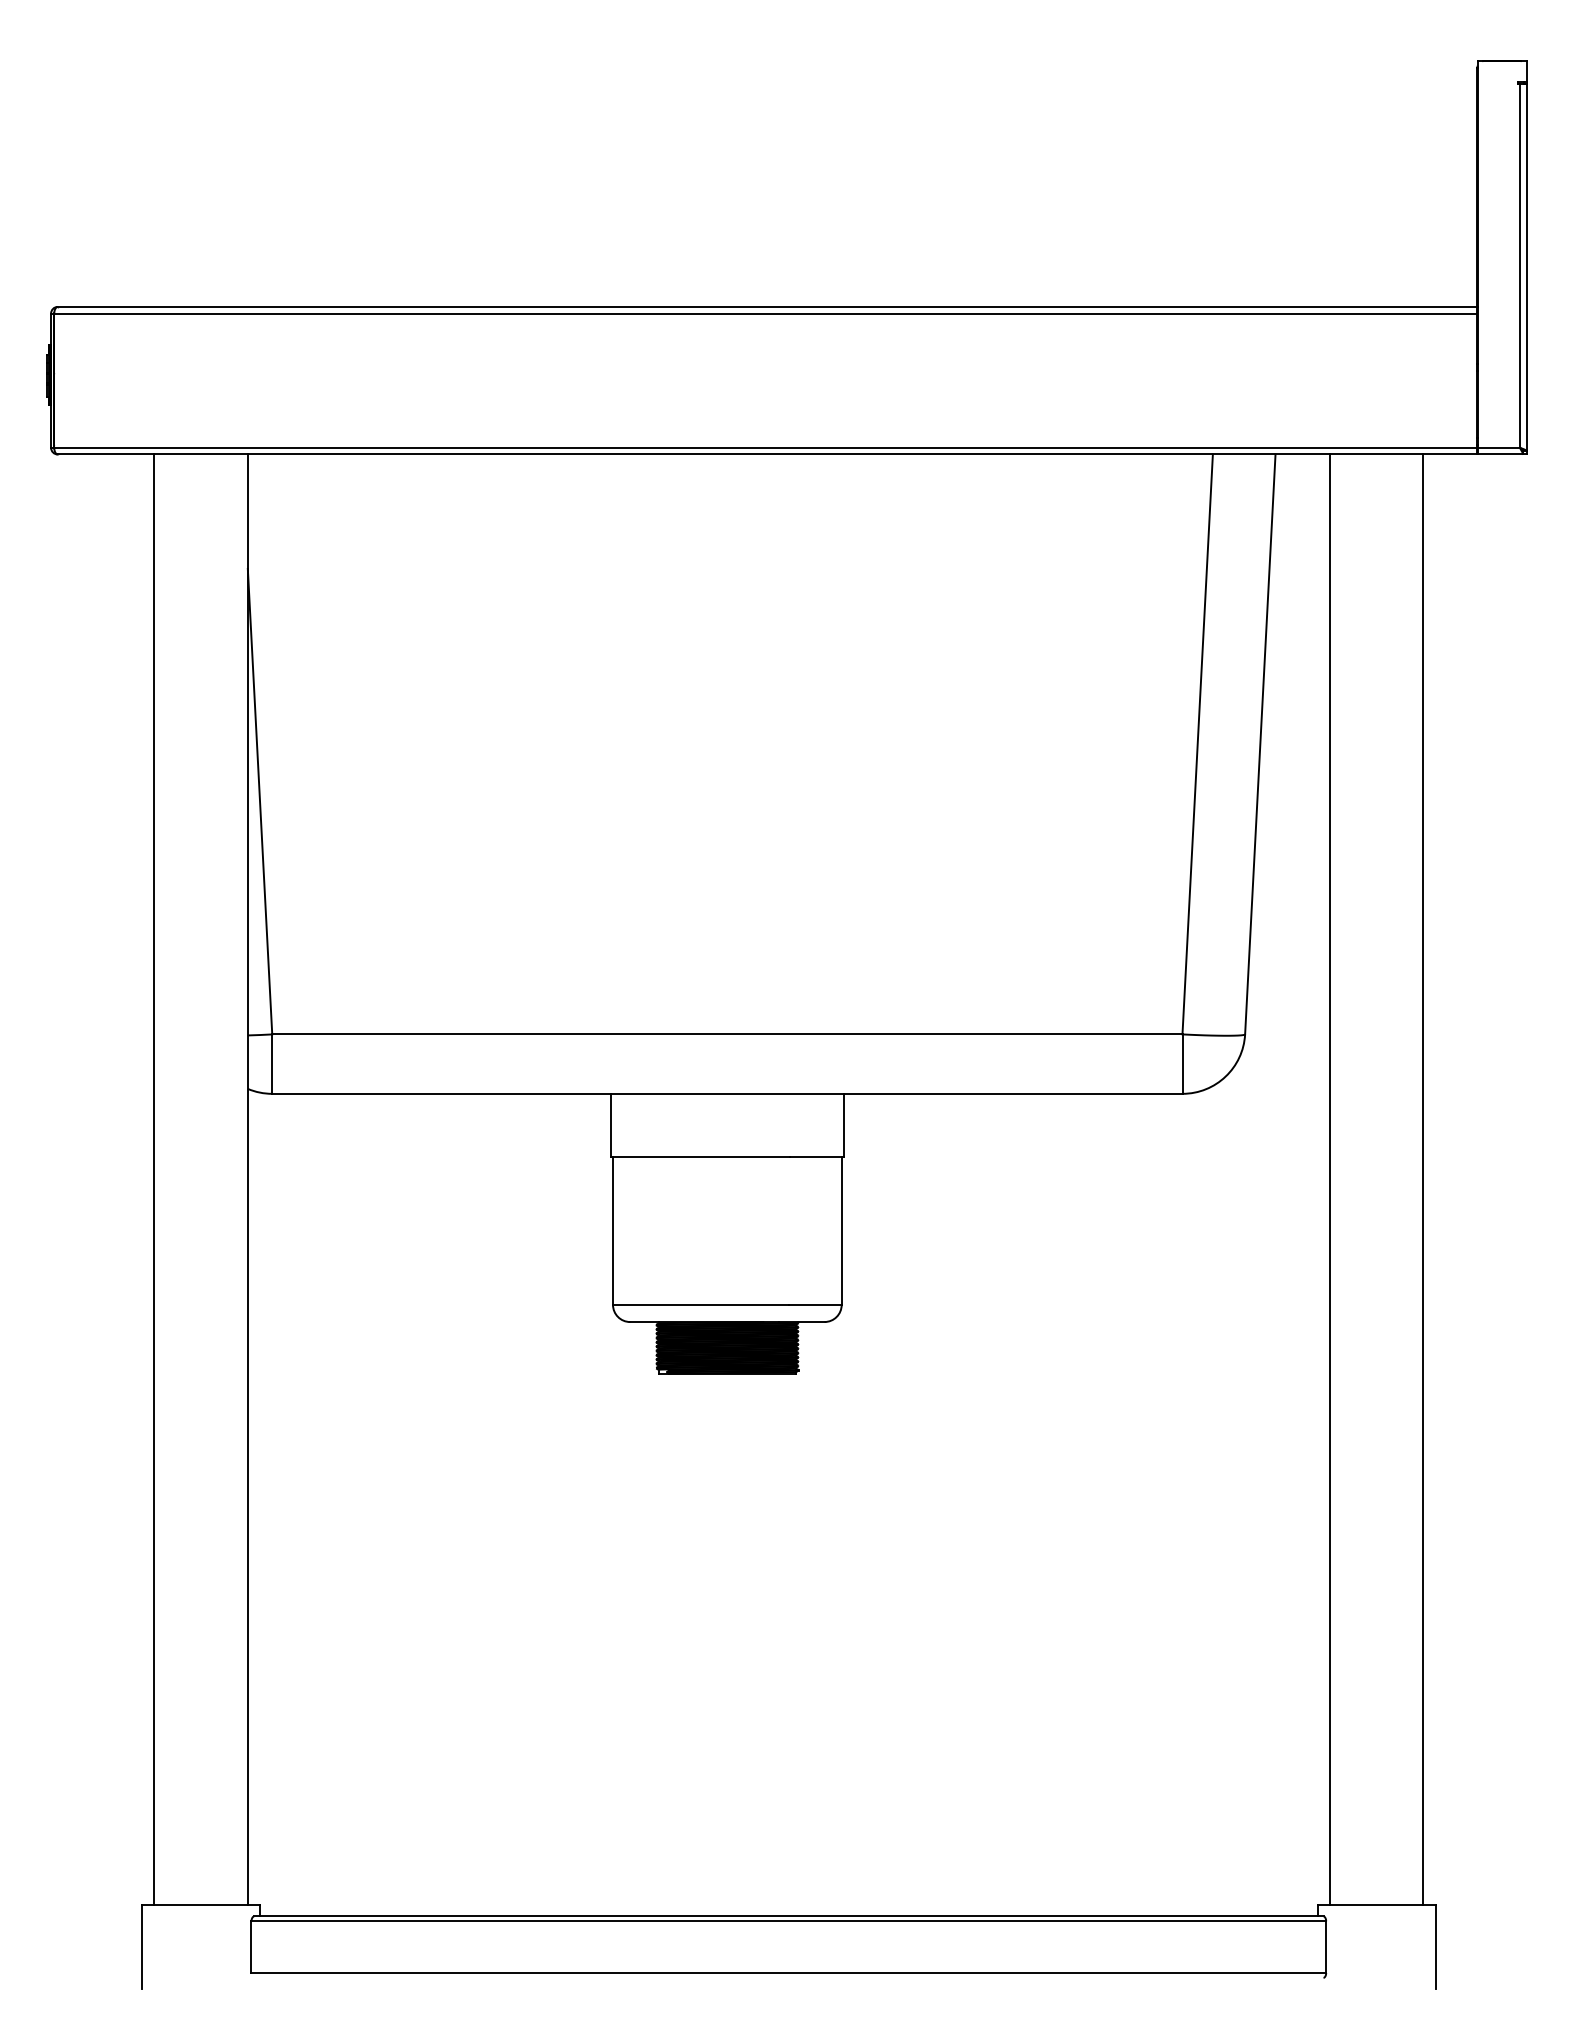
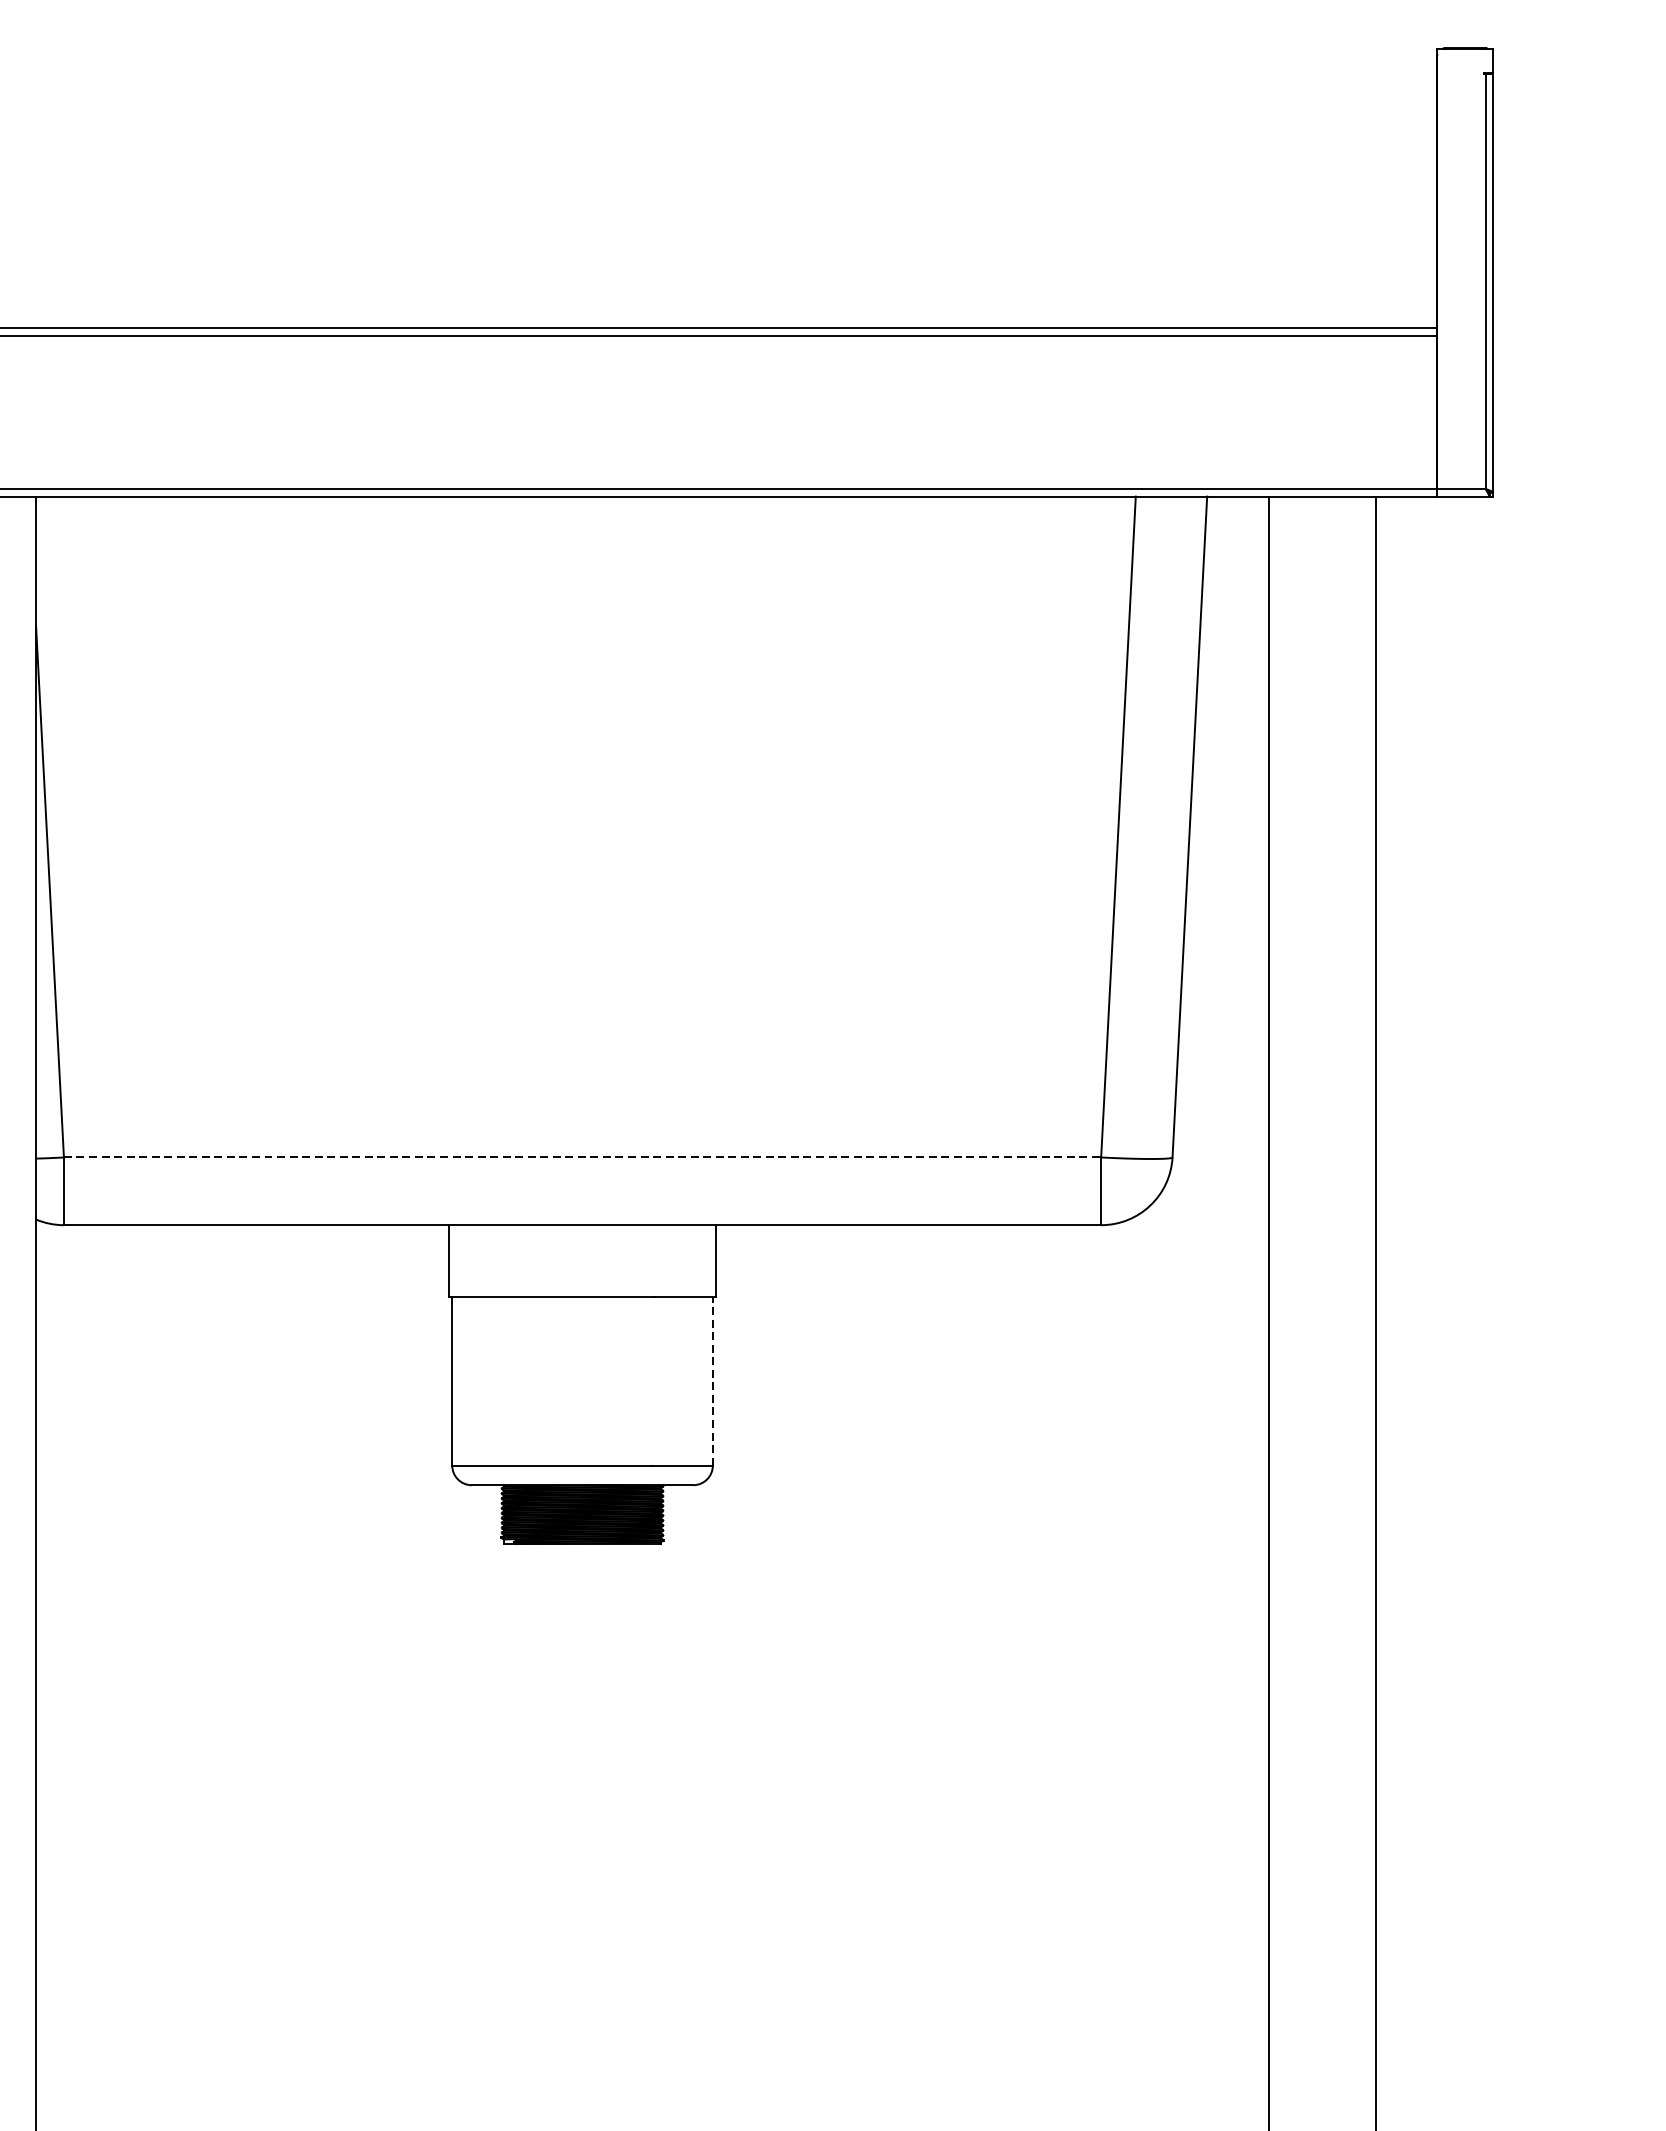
line: (727, 1034) -> (582, 1157), solid -> dashed
line: (841, 1231) -> (712, 1382), solid -> dashed

